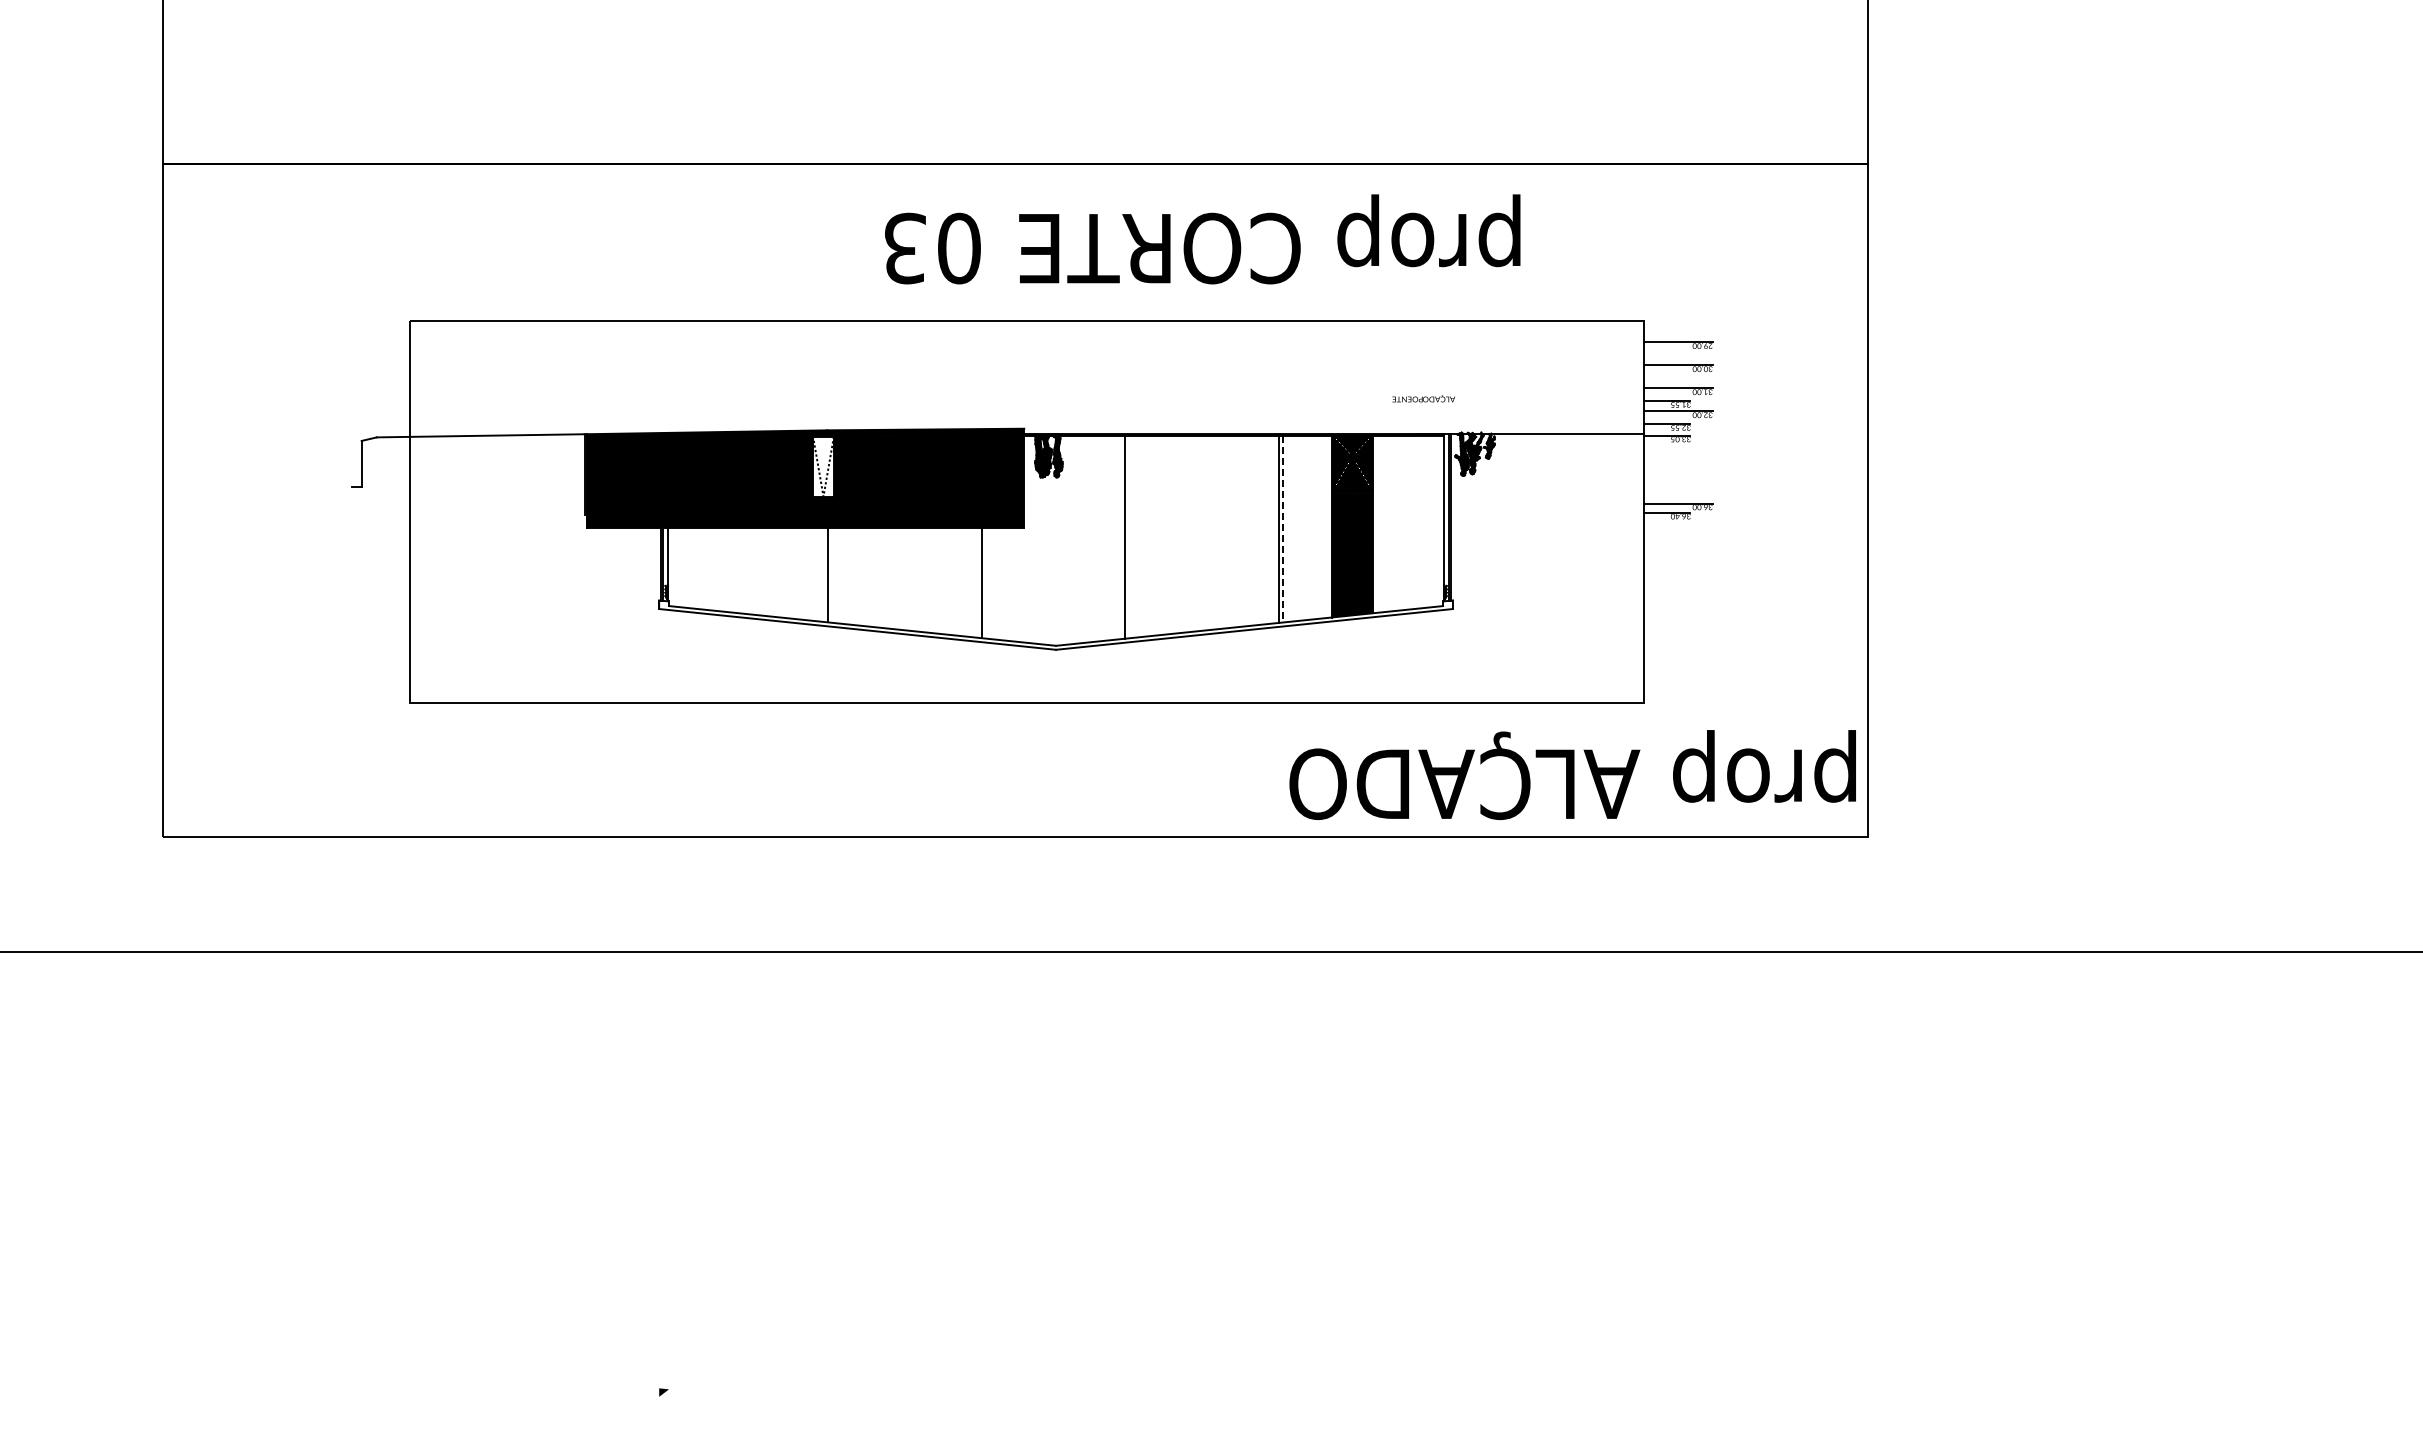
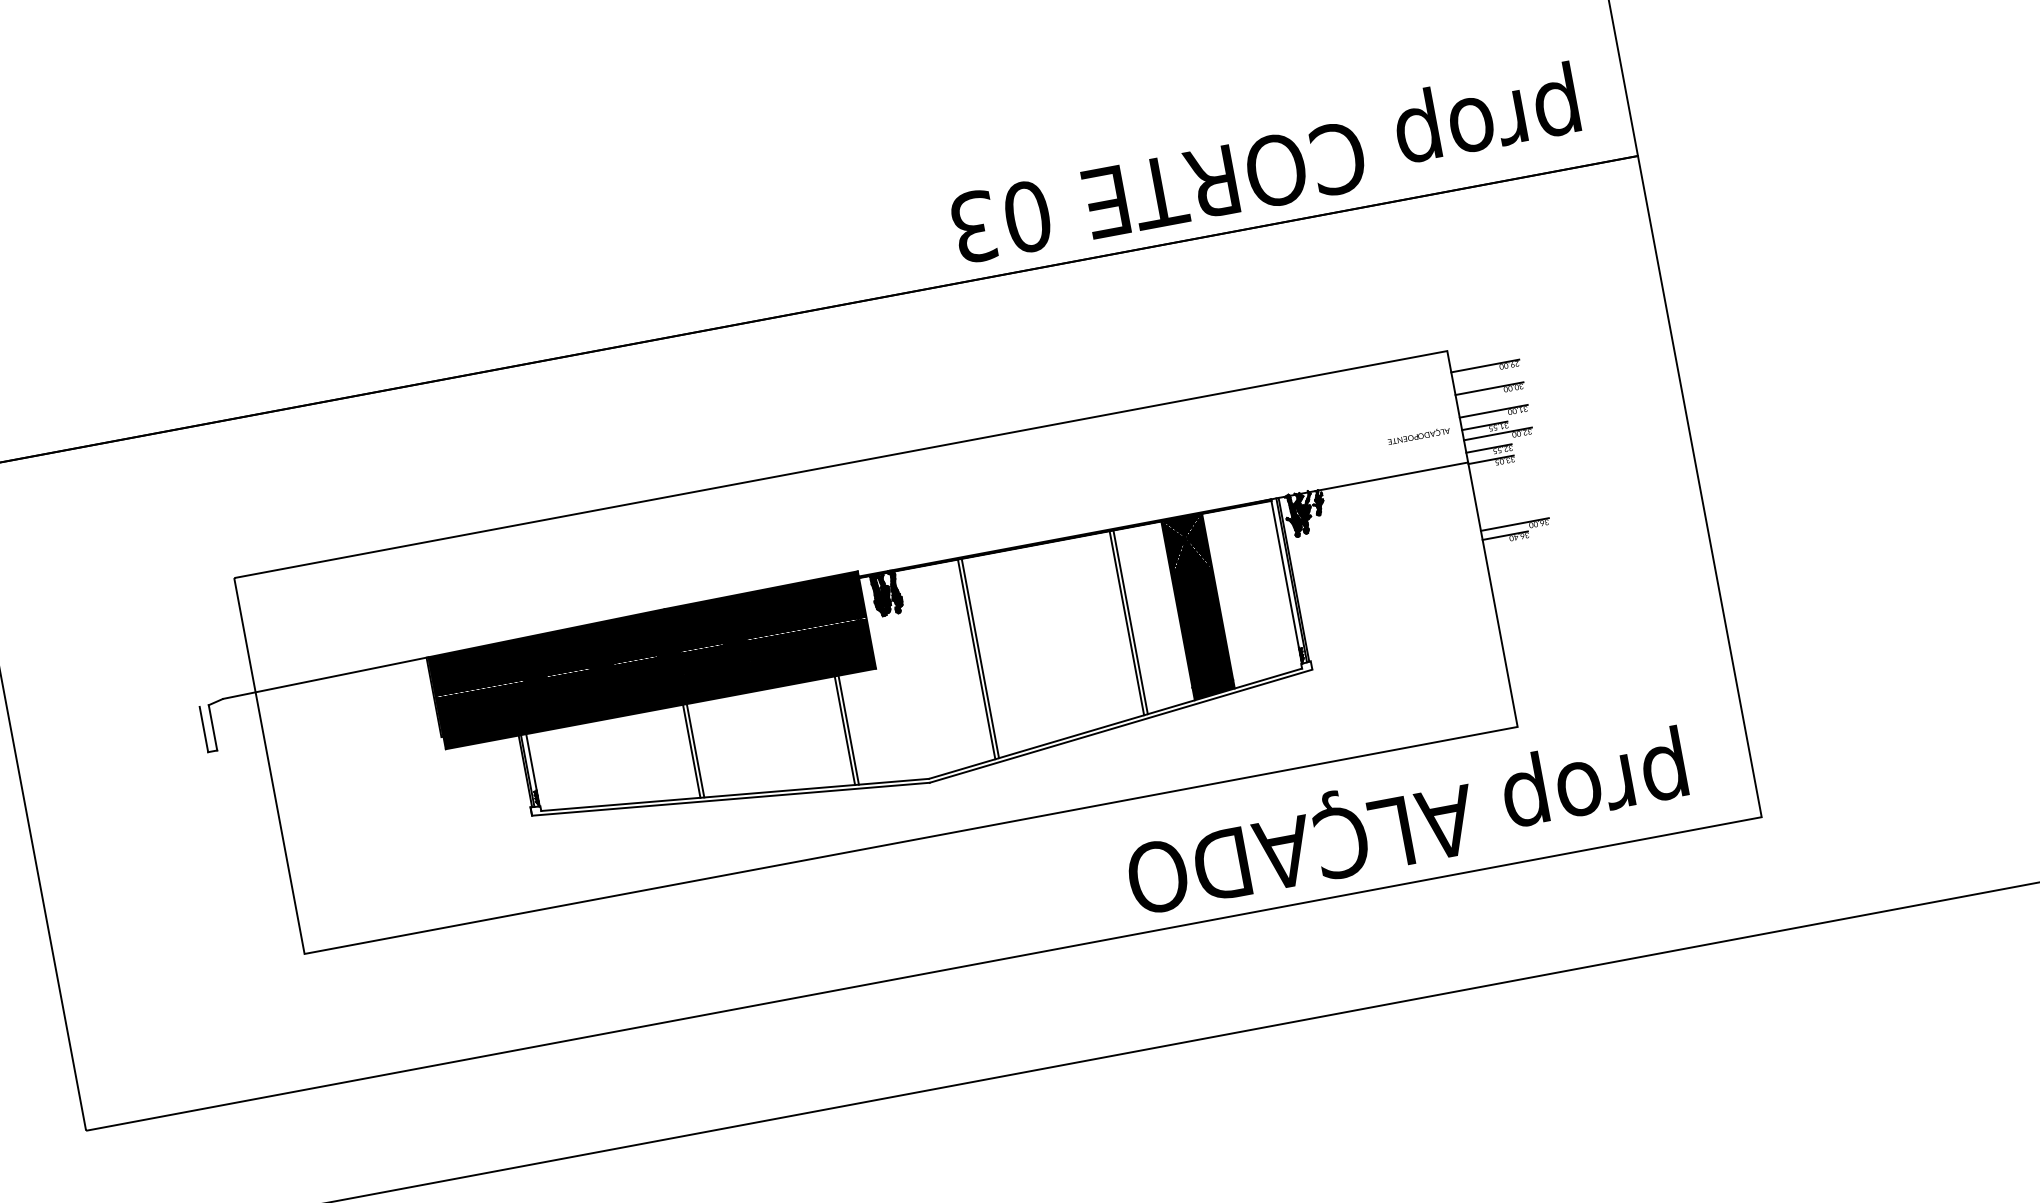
text: (1202, 239) -> (1264, 163), moved
text: (1423, 398) -> (1418, 435), moved
line: (352, 463) -> (203, 729), added
fill: (823, 466) -> (667, 645), added
line: (1283, 529) -> (1131, 622), dashed -> solid
line: (1128, 536) -> (980, 658), added
line: (831, 574) -> (695, 750), added
line: (986, 582) -> (848, 729), added
text: (1572, 774) -> (1406, 820), moved

